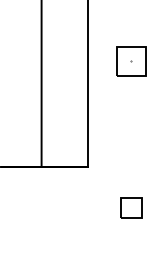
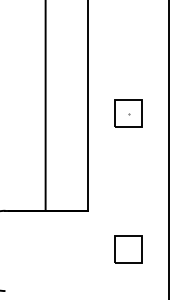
part: (131, 208) -> (128, 249), size x1.43

